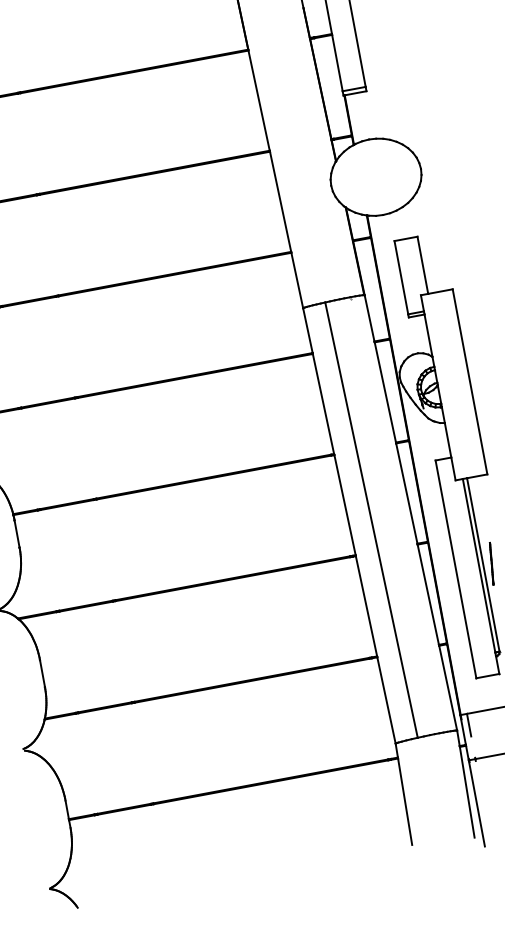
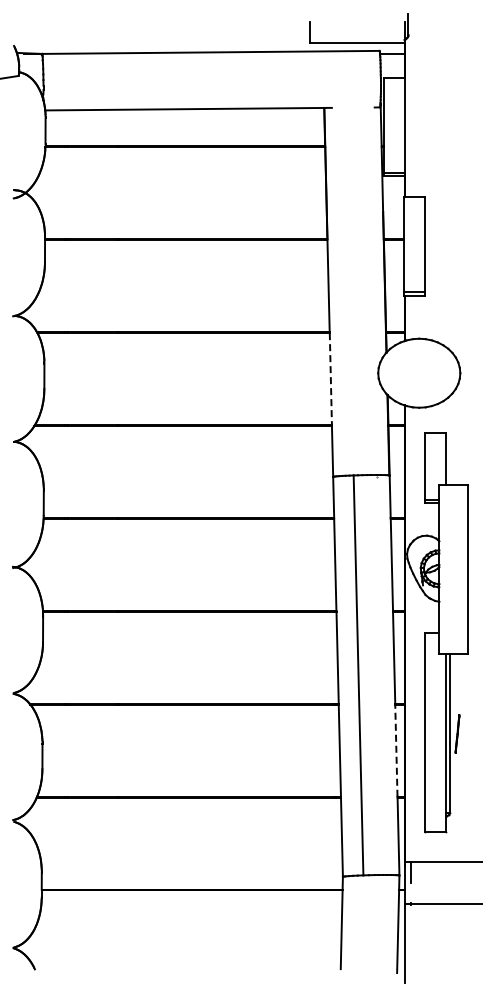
line: (280, 202) -> (330, 379), solid -> dashed
line: (428, 594) -> (396, 750), solid -> dashed

